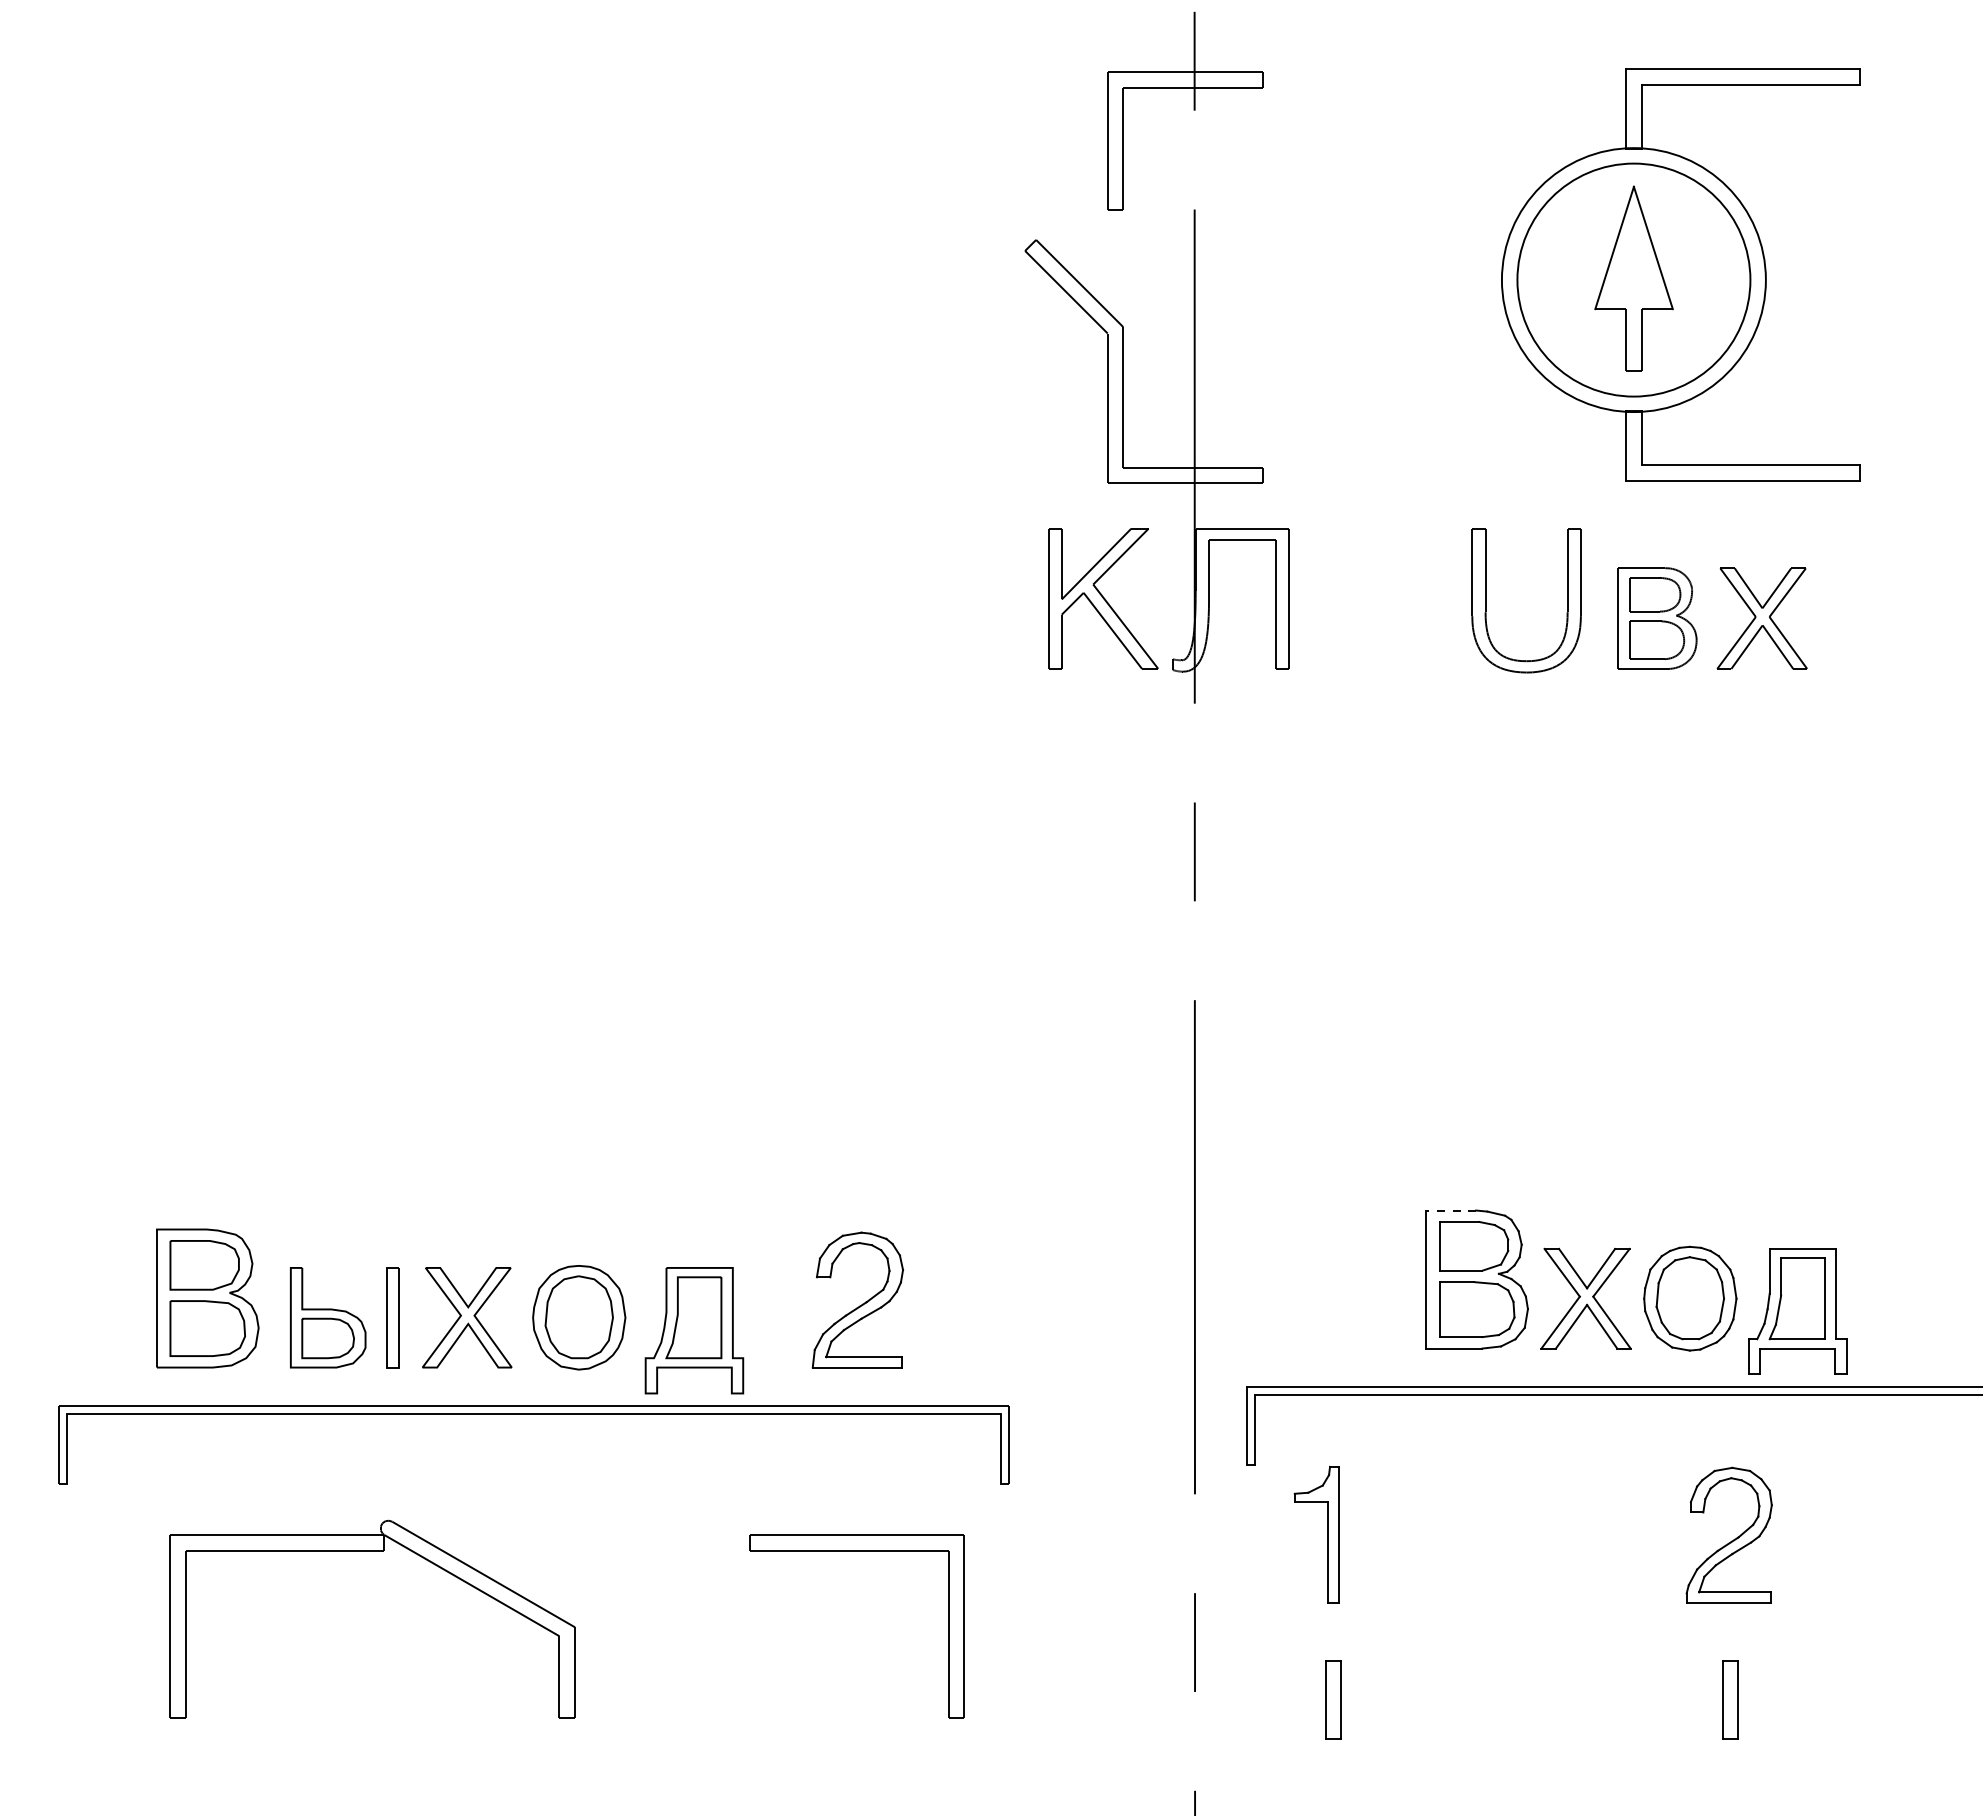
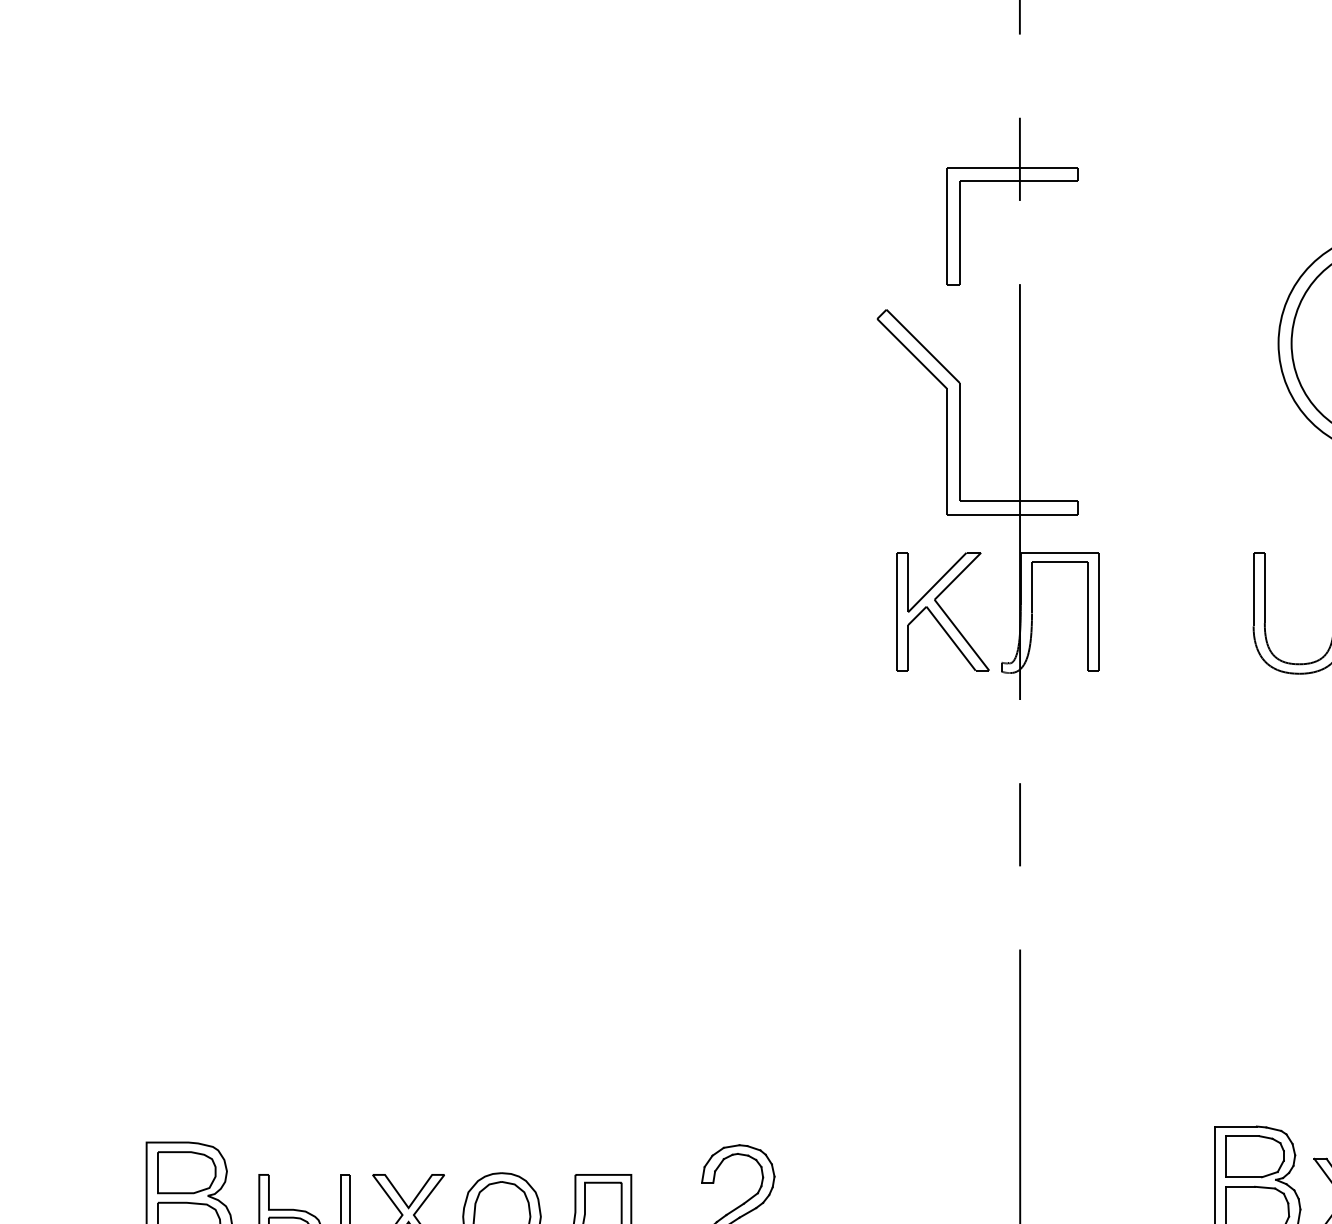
line: (1451, 1210) -> (1236, 1126), dashed -> solid

